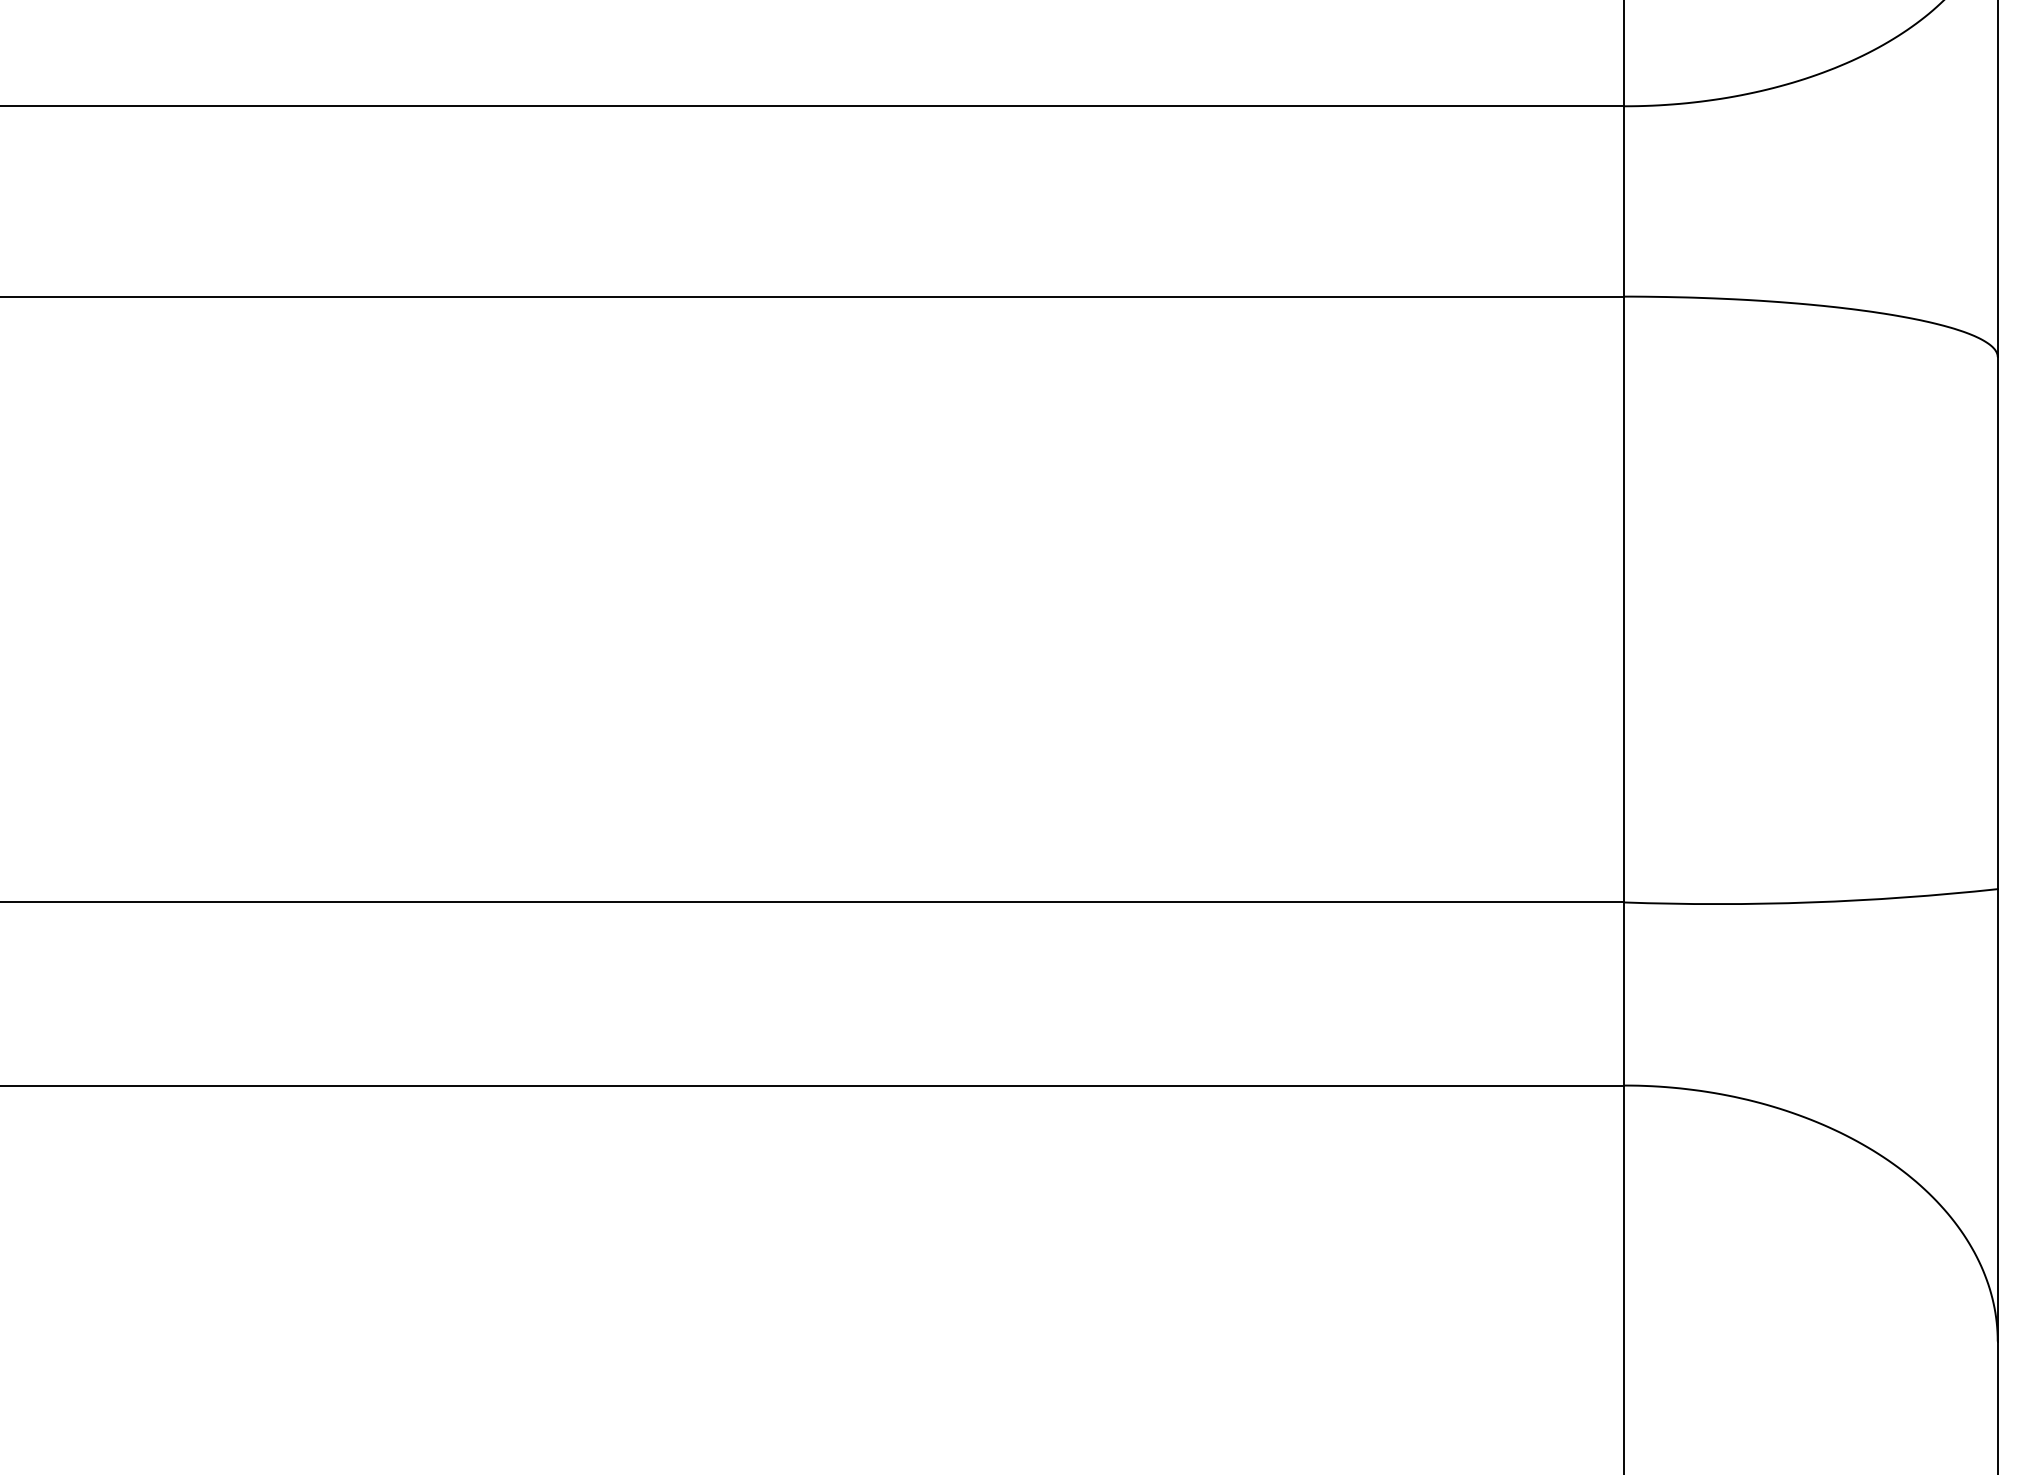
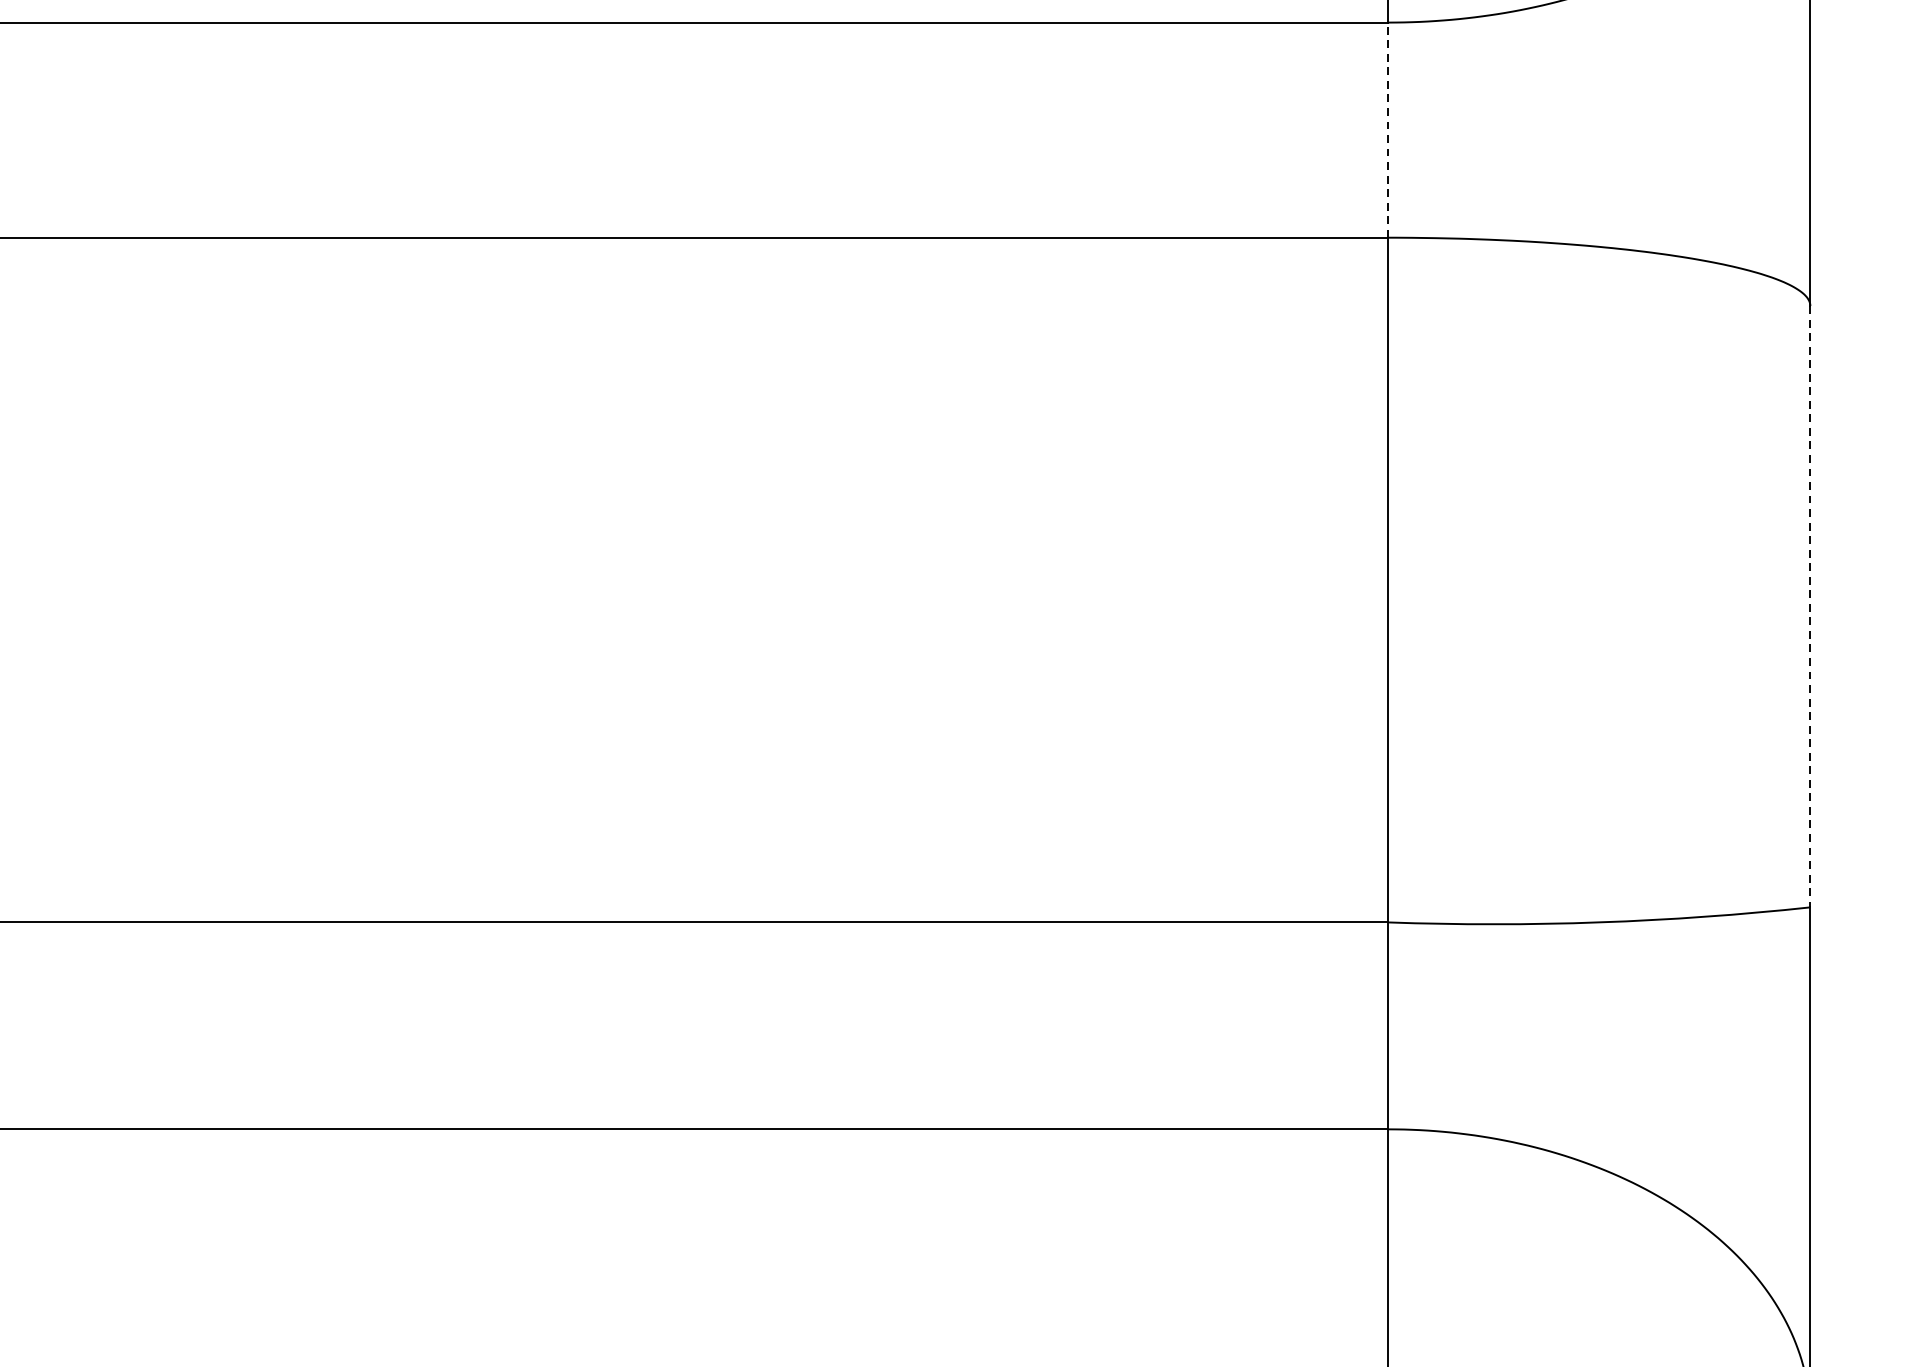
line: (1624, 200) -> (1388, 129), solid -> dashed
line: (1997, 623) -> (1810, 607), solid -> dashed

